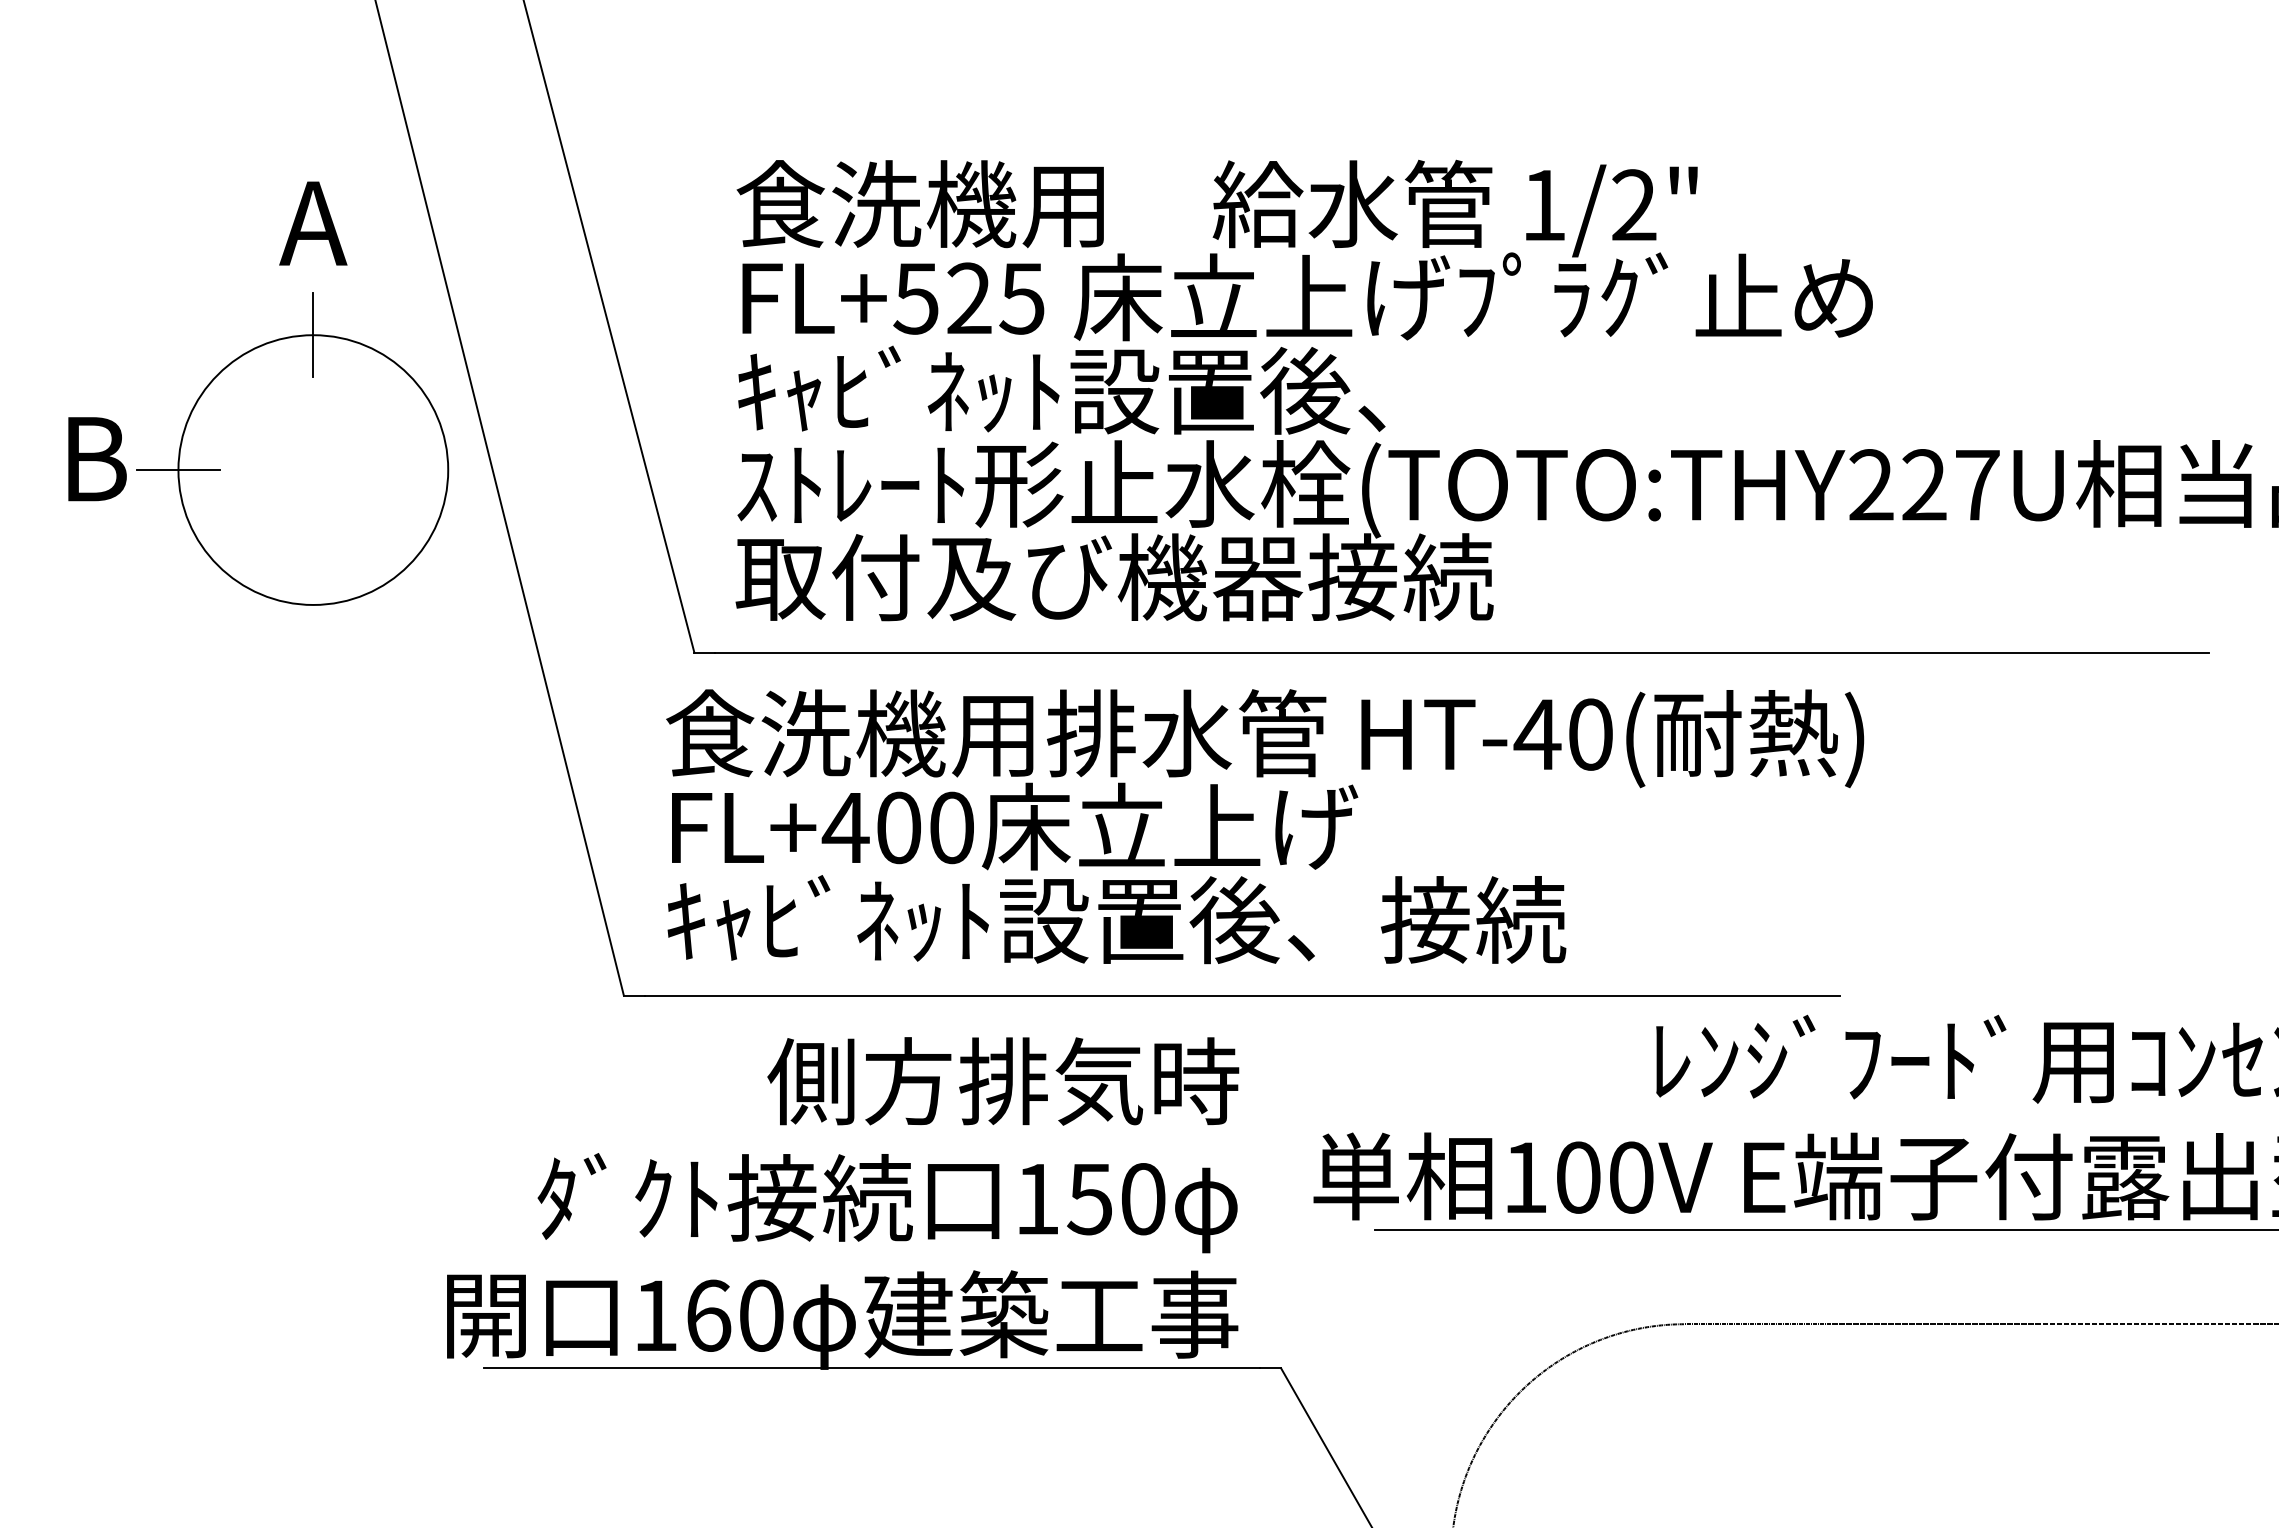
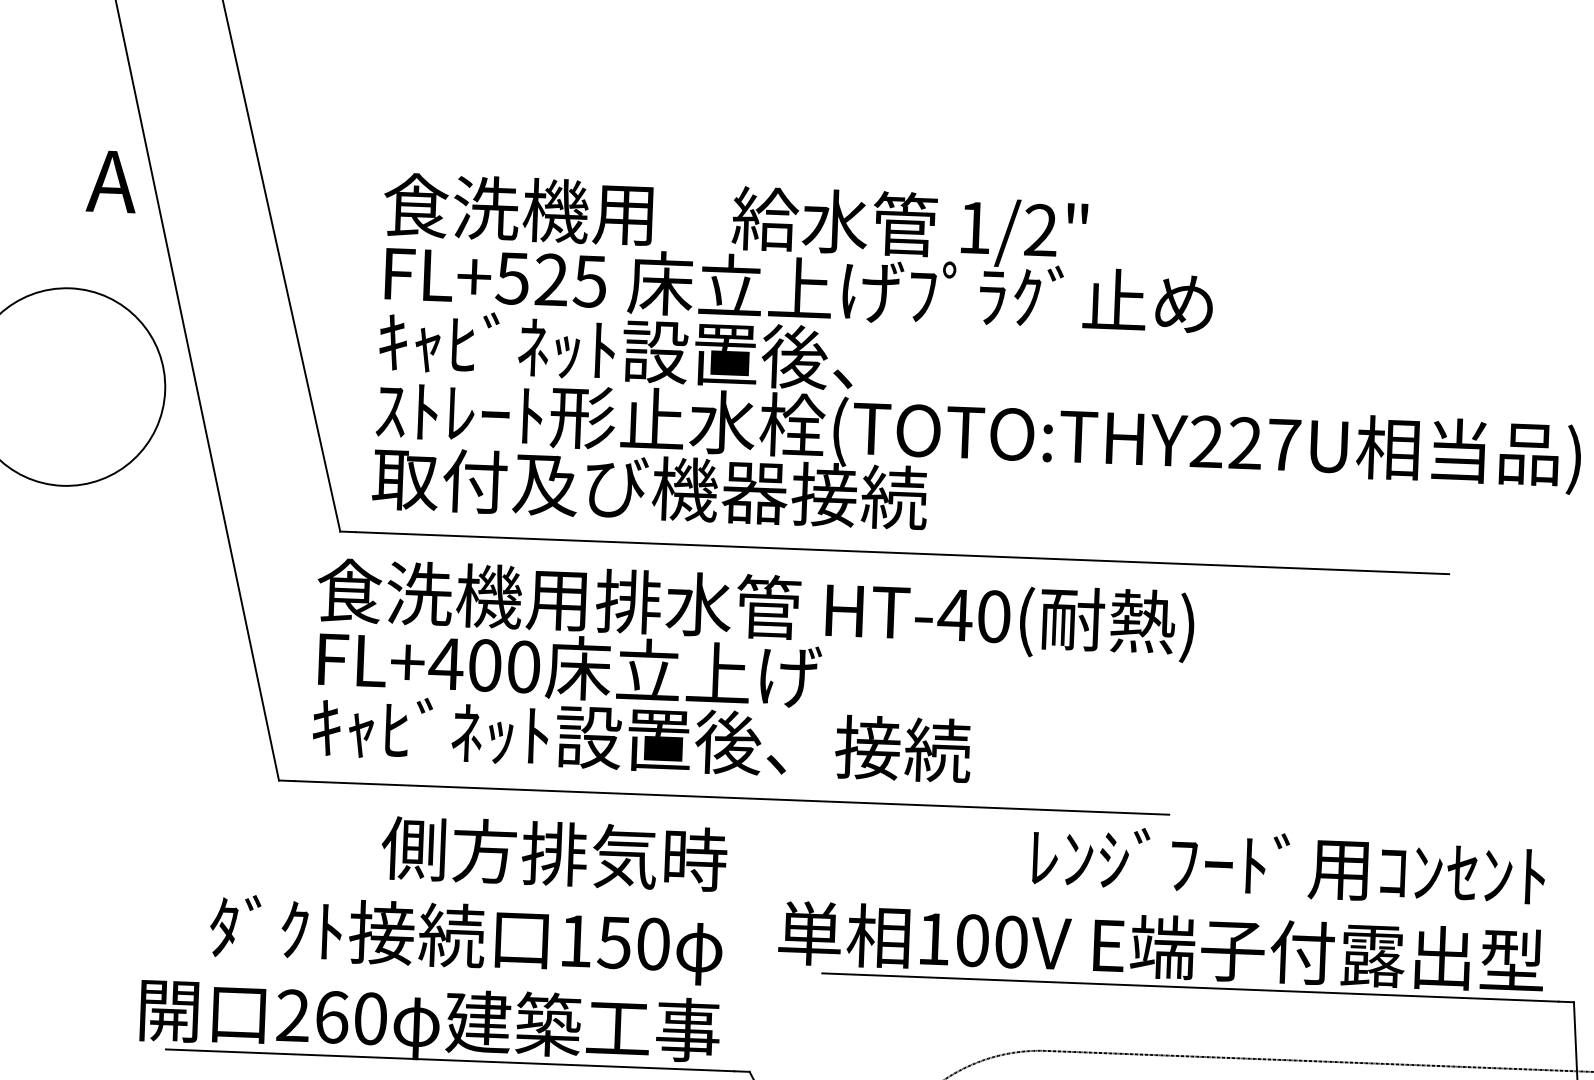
text: (313, 223) -> (111, 181), moved
line: (313, 335) -> (70, 288), removed
text: (655, 1314) -> (293, 1014), 160 -> 260

